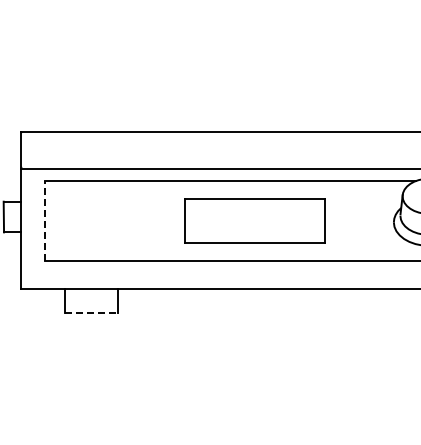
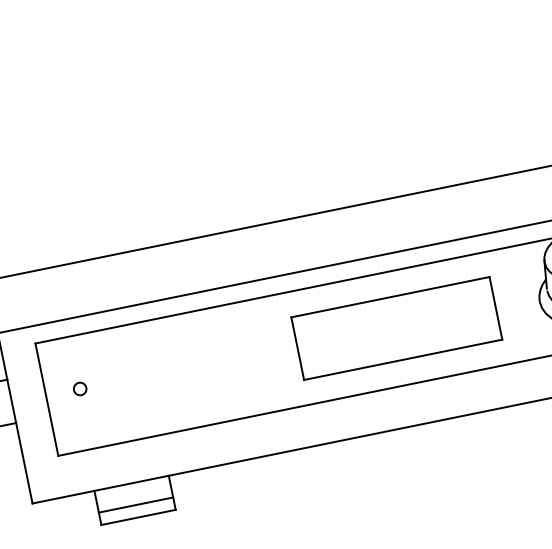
circle: (69, 217) -> (80, 388), added
line: (45, 220) -> (47, 399), dashed -> solid
part: (254, 220) -> (396, 328), moved
line: (91, 304) -> (136, 504), added
line: (91, 313) -> (138, 517), dashed -> solid

